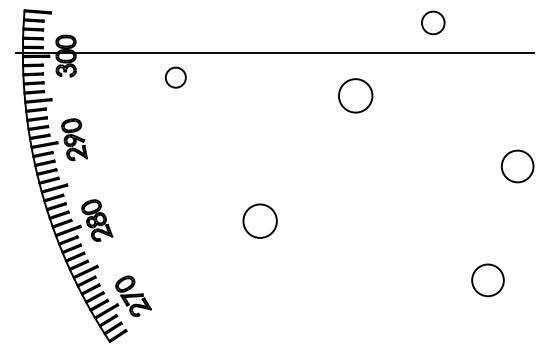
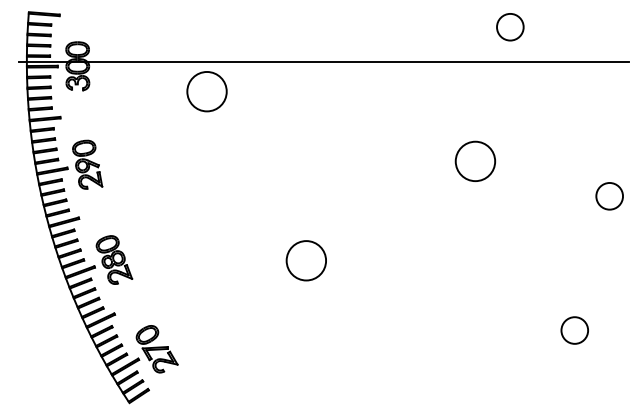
circle: (175, 77) -> (206, 91), size x1.67
circle: (355, 95) -> (475, 160), moved
circle: (517, 166) -> (609, 196), size x0.71
circle: (487, 280) -> (574, 330), size x0.71

